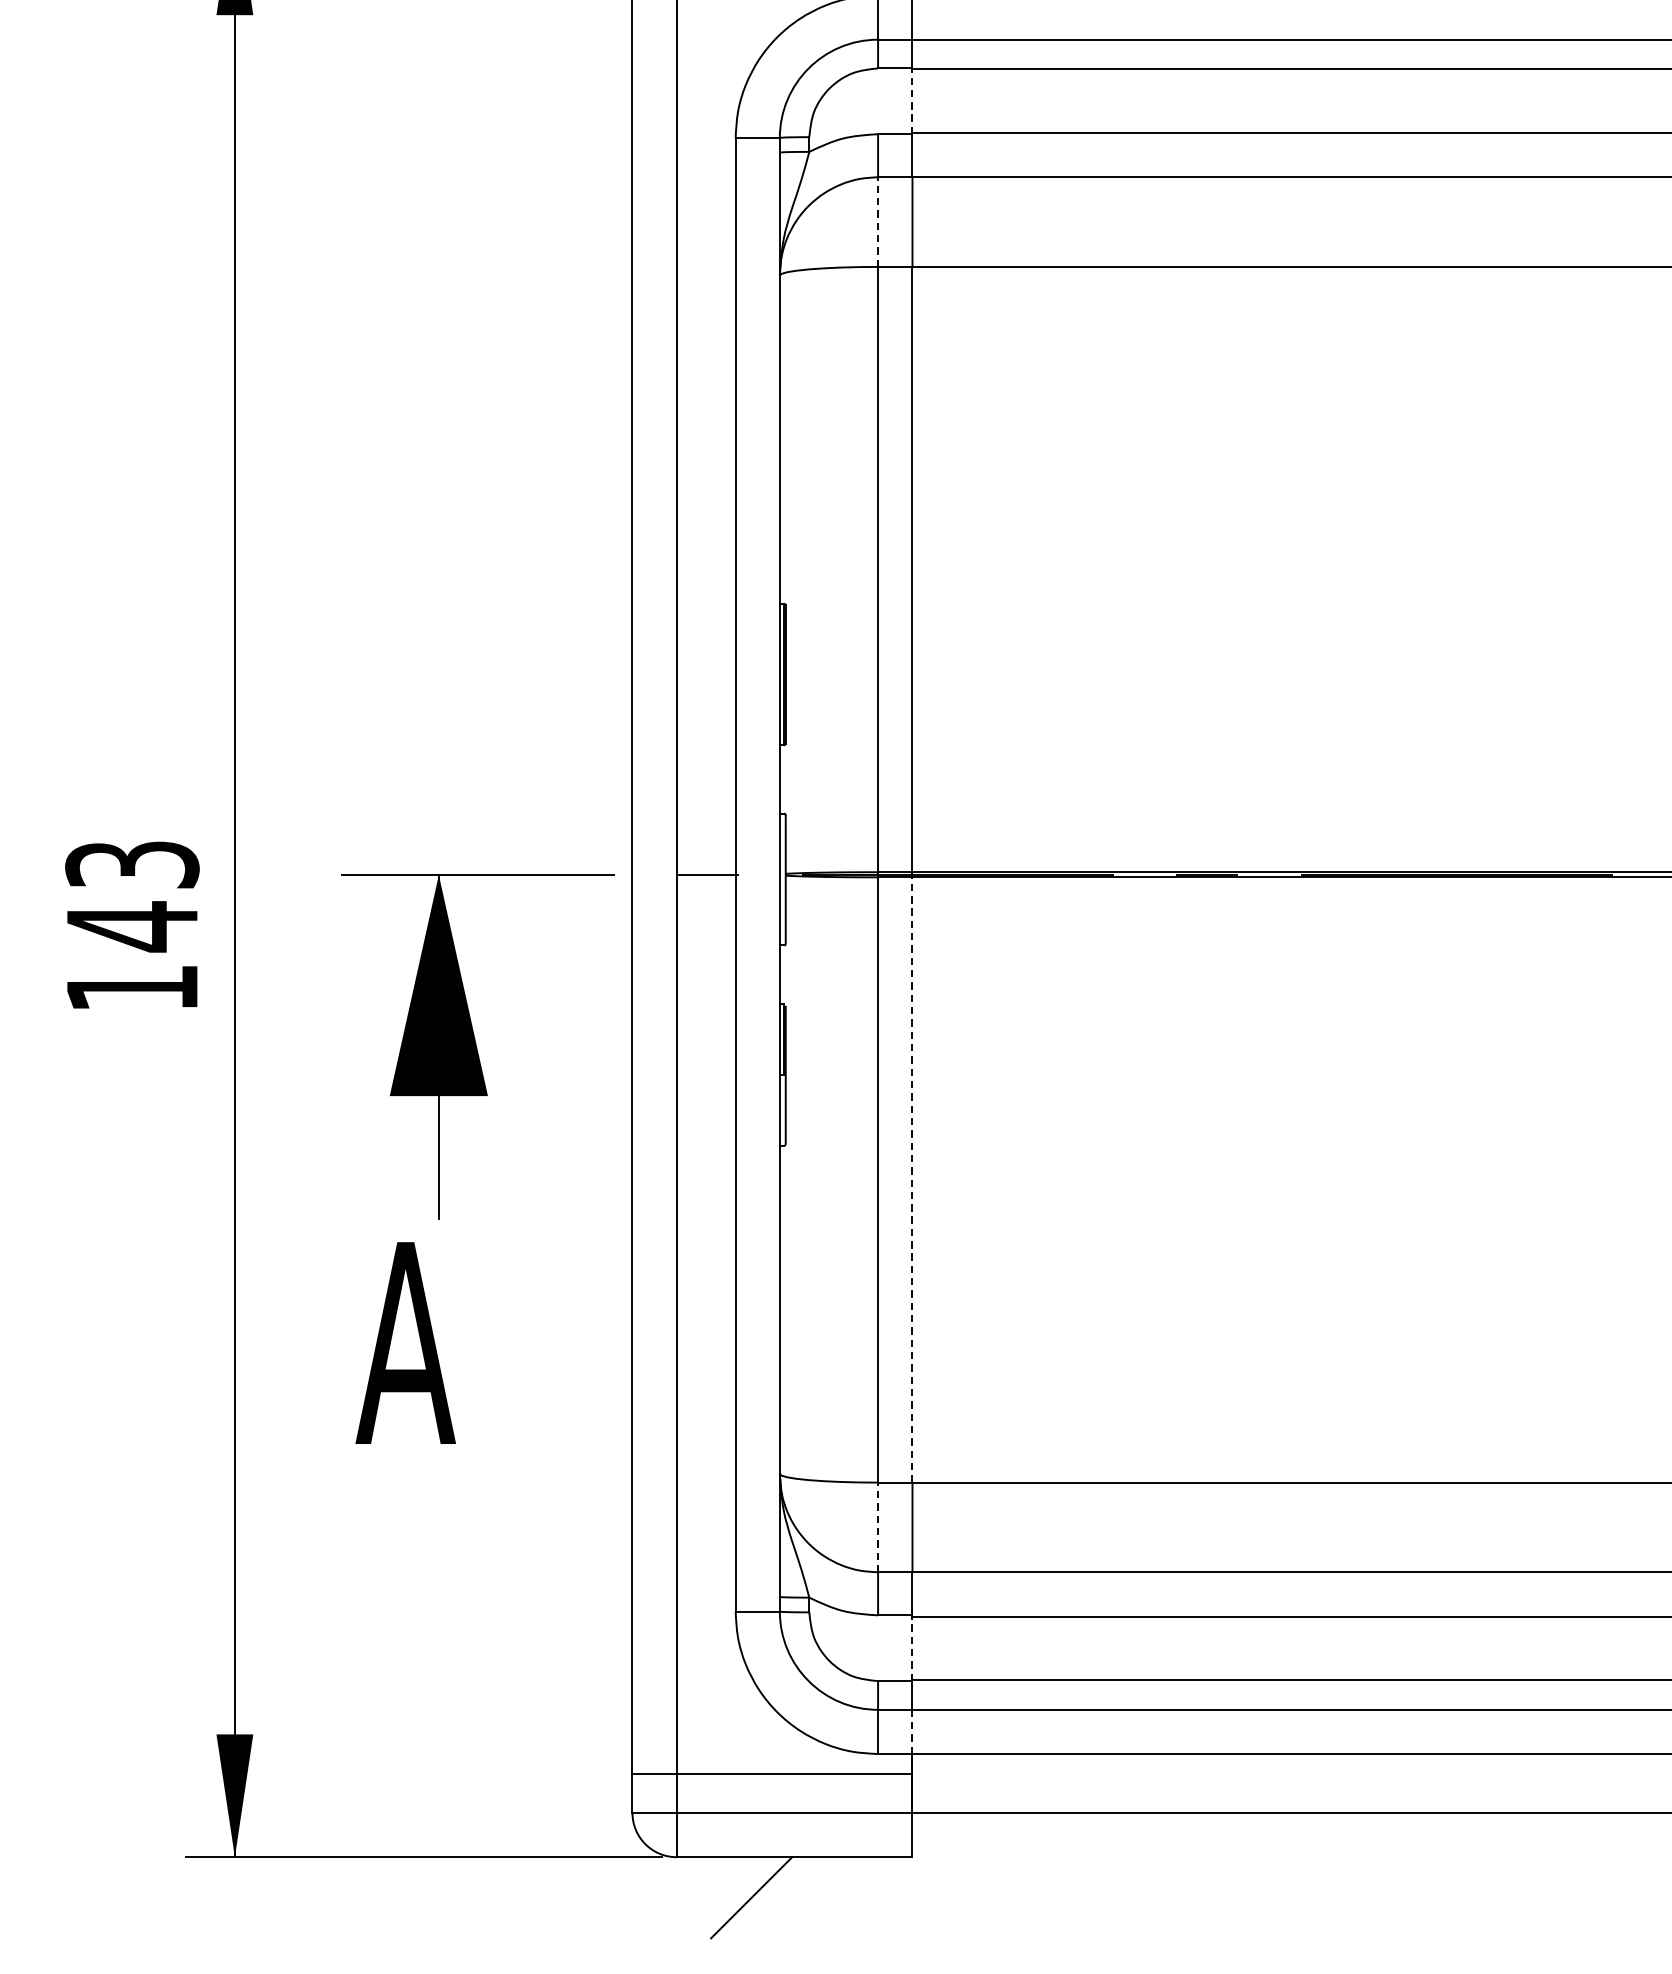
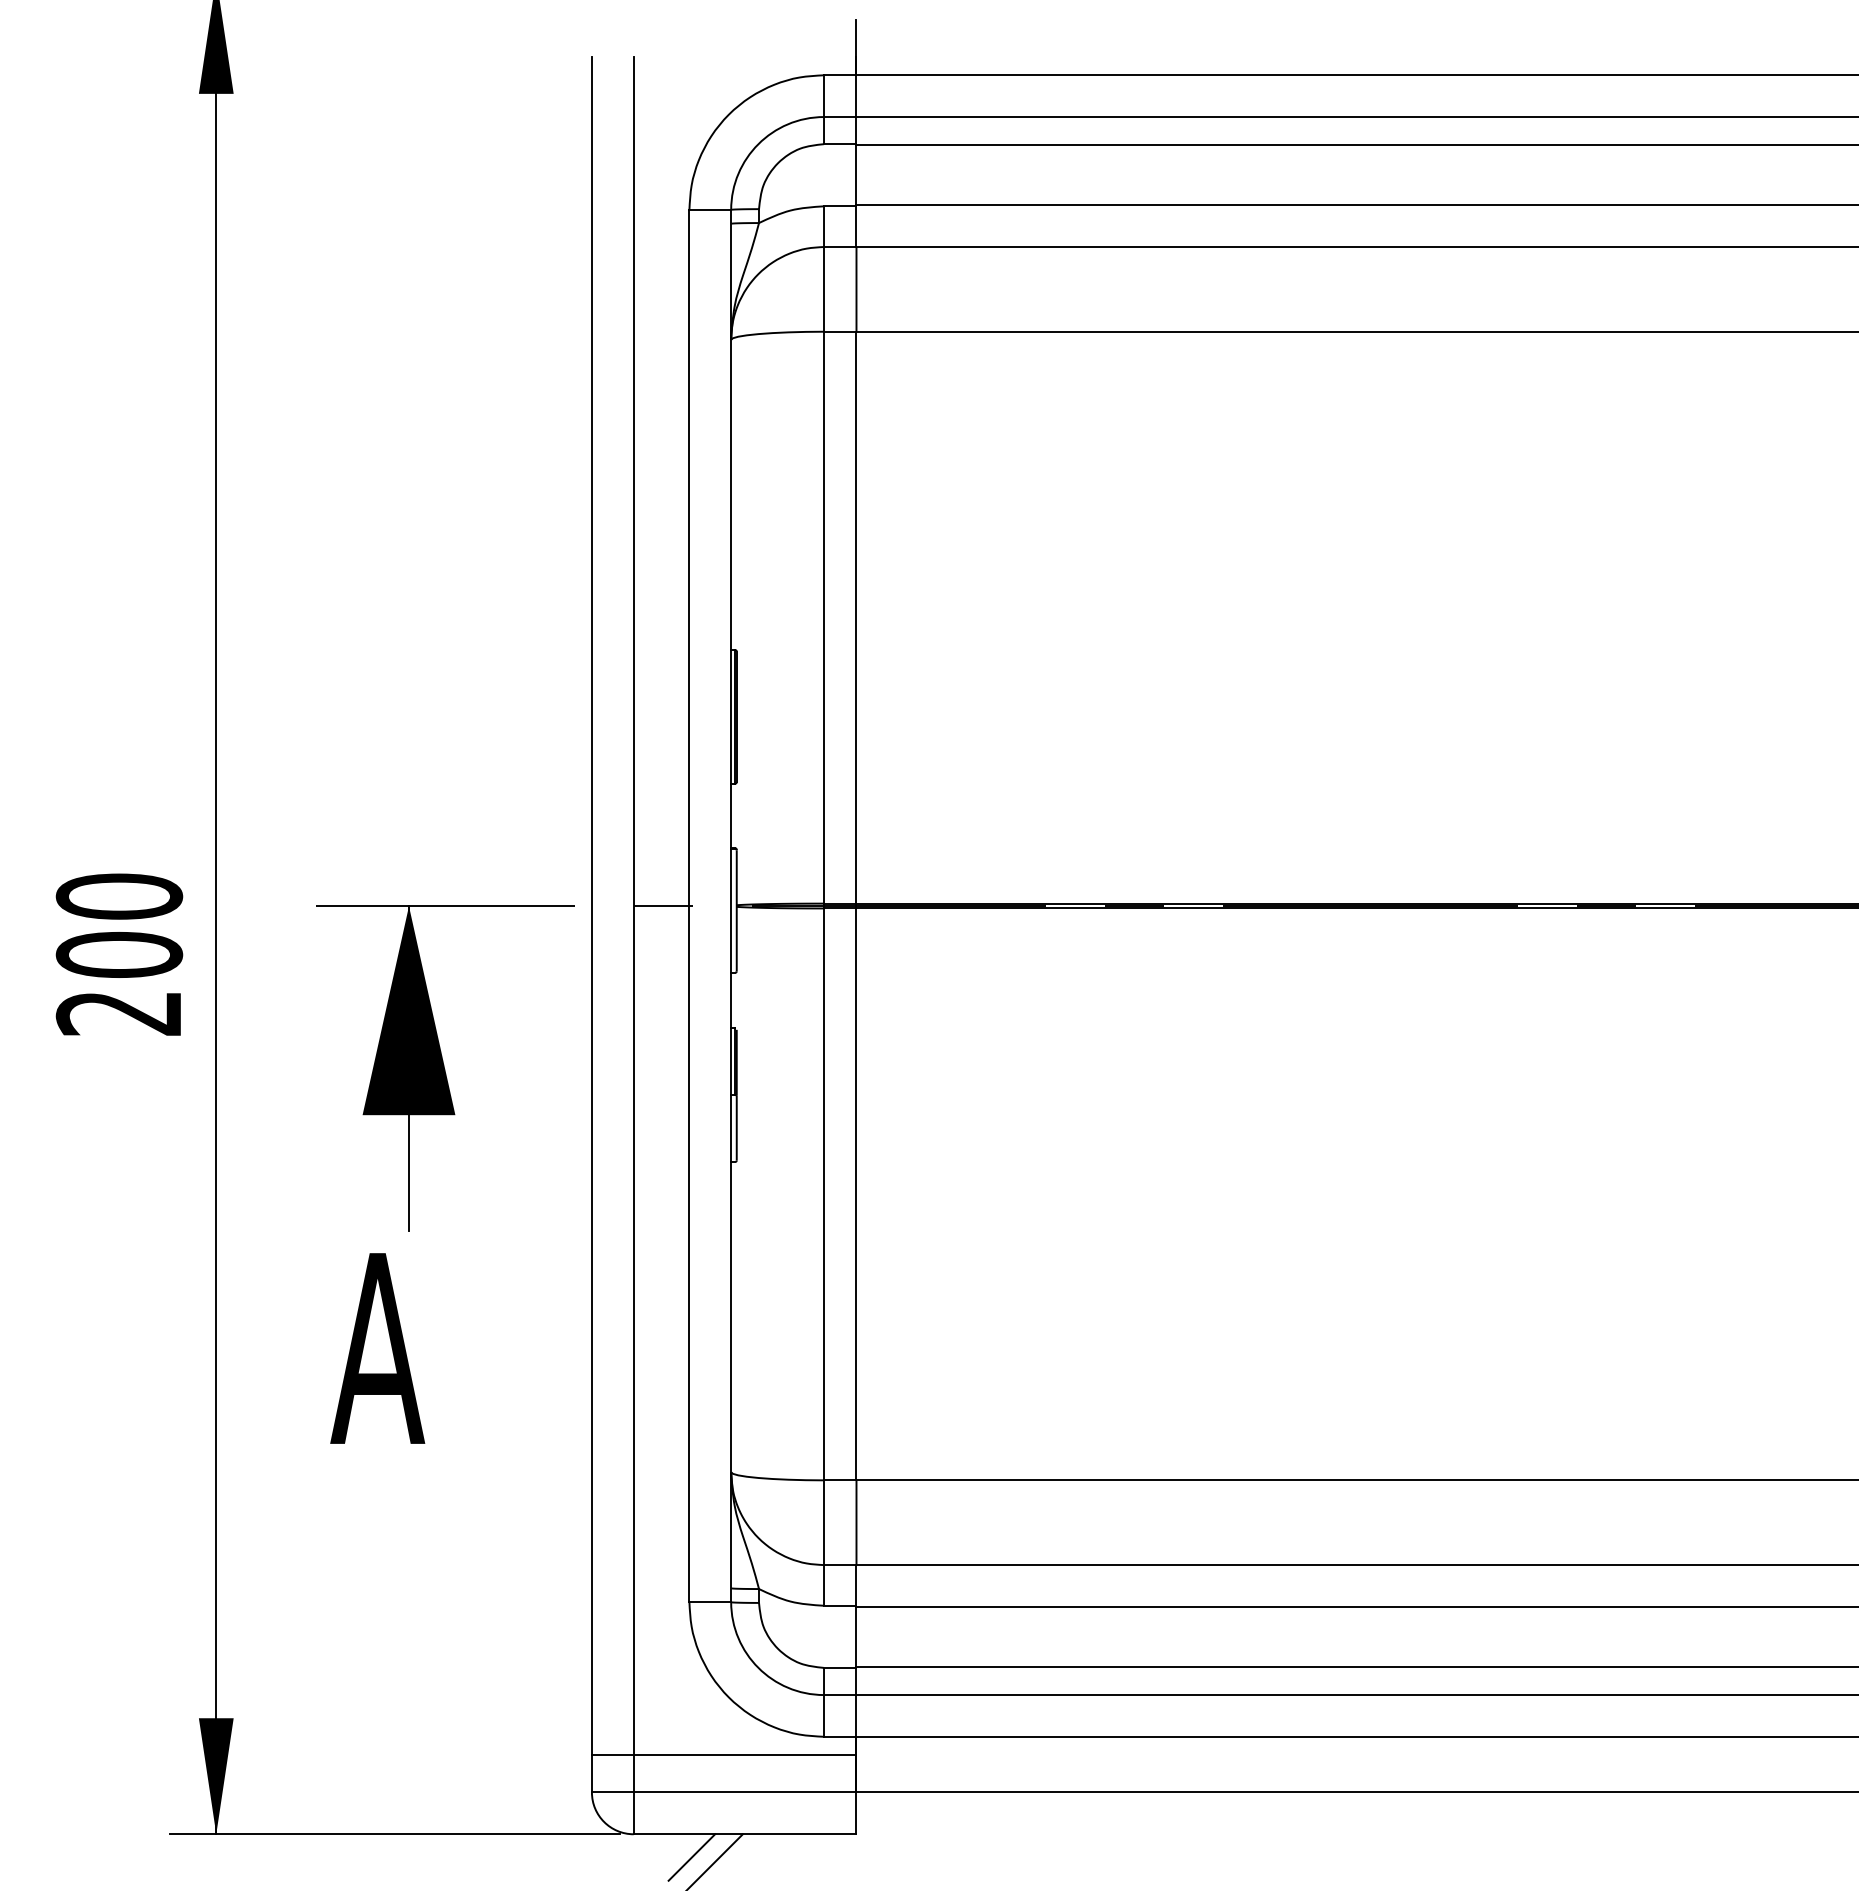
line: (912, 100) -> (856, 174), dashed -> solid
line: (878, 221) -> (824, 288), dashed -> solid
text: (132, 926) -> (119, 954), 143 -> 200
line: (912, 1180) -> (856, 1194), dashed -> solid
line: (878, 1527) -> (824, 1522), dashed -> solid
line: (912, 1647) -> (856, 1636), dashed -> solid
line: (912, 1731) -> (856, 1715), dashed -> solid
line: (737, 1881) -> (691, 1857), added

